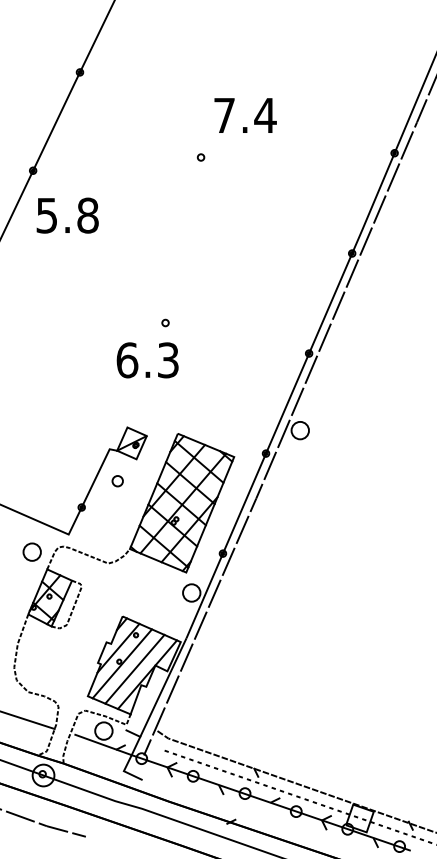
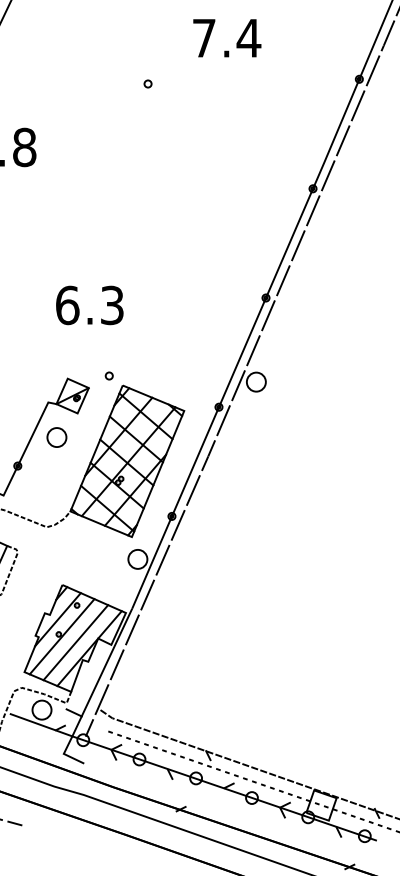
text: (245, 115) -> (227, 38), moved
part: (165, 322) -> (109, 375), moved
part: (117, 480) -> (56, 436), size x1.67

